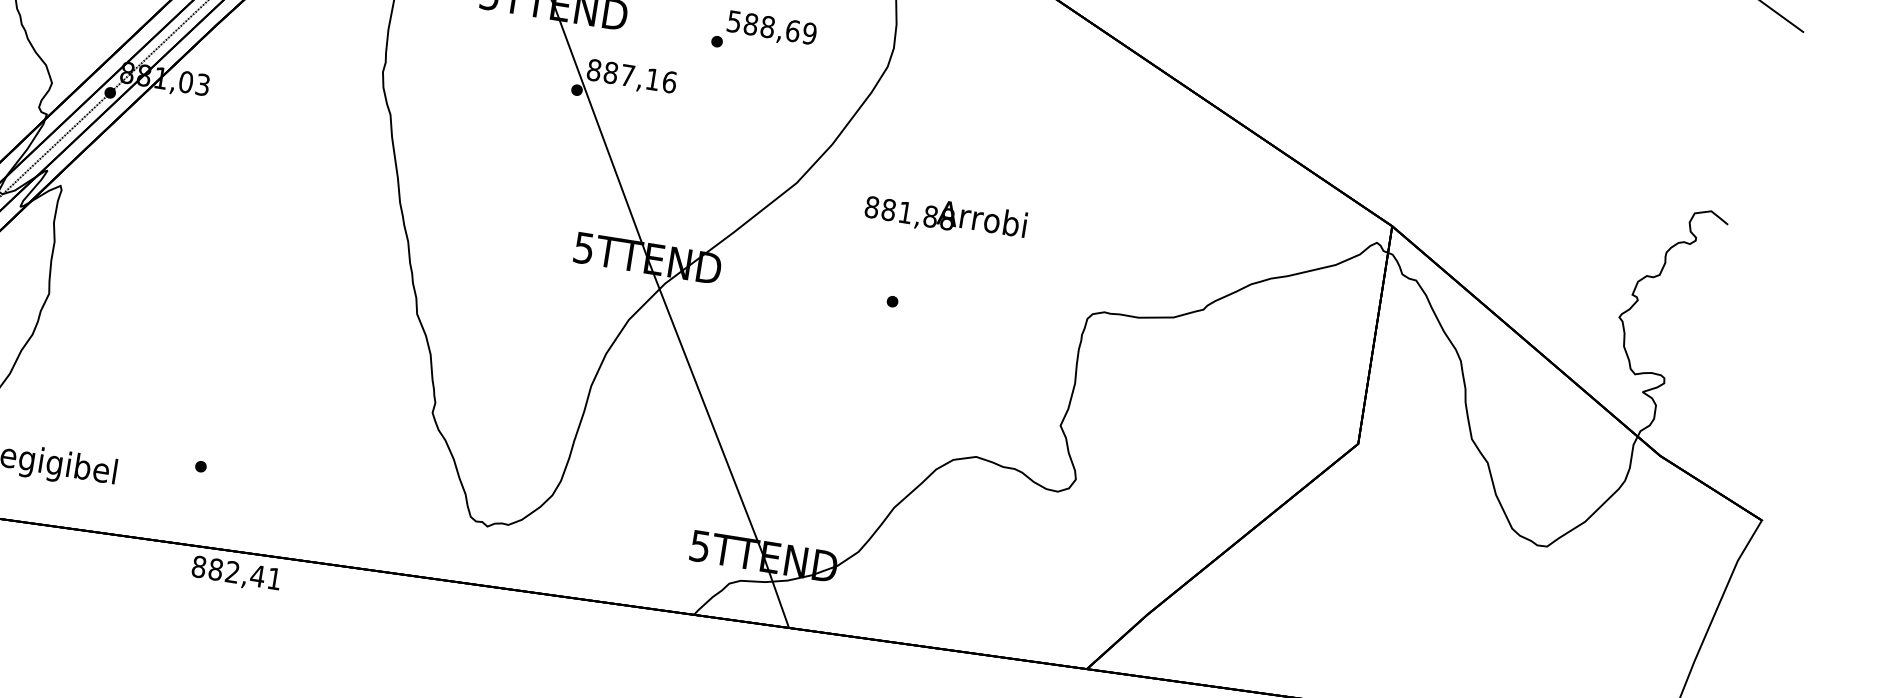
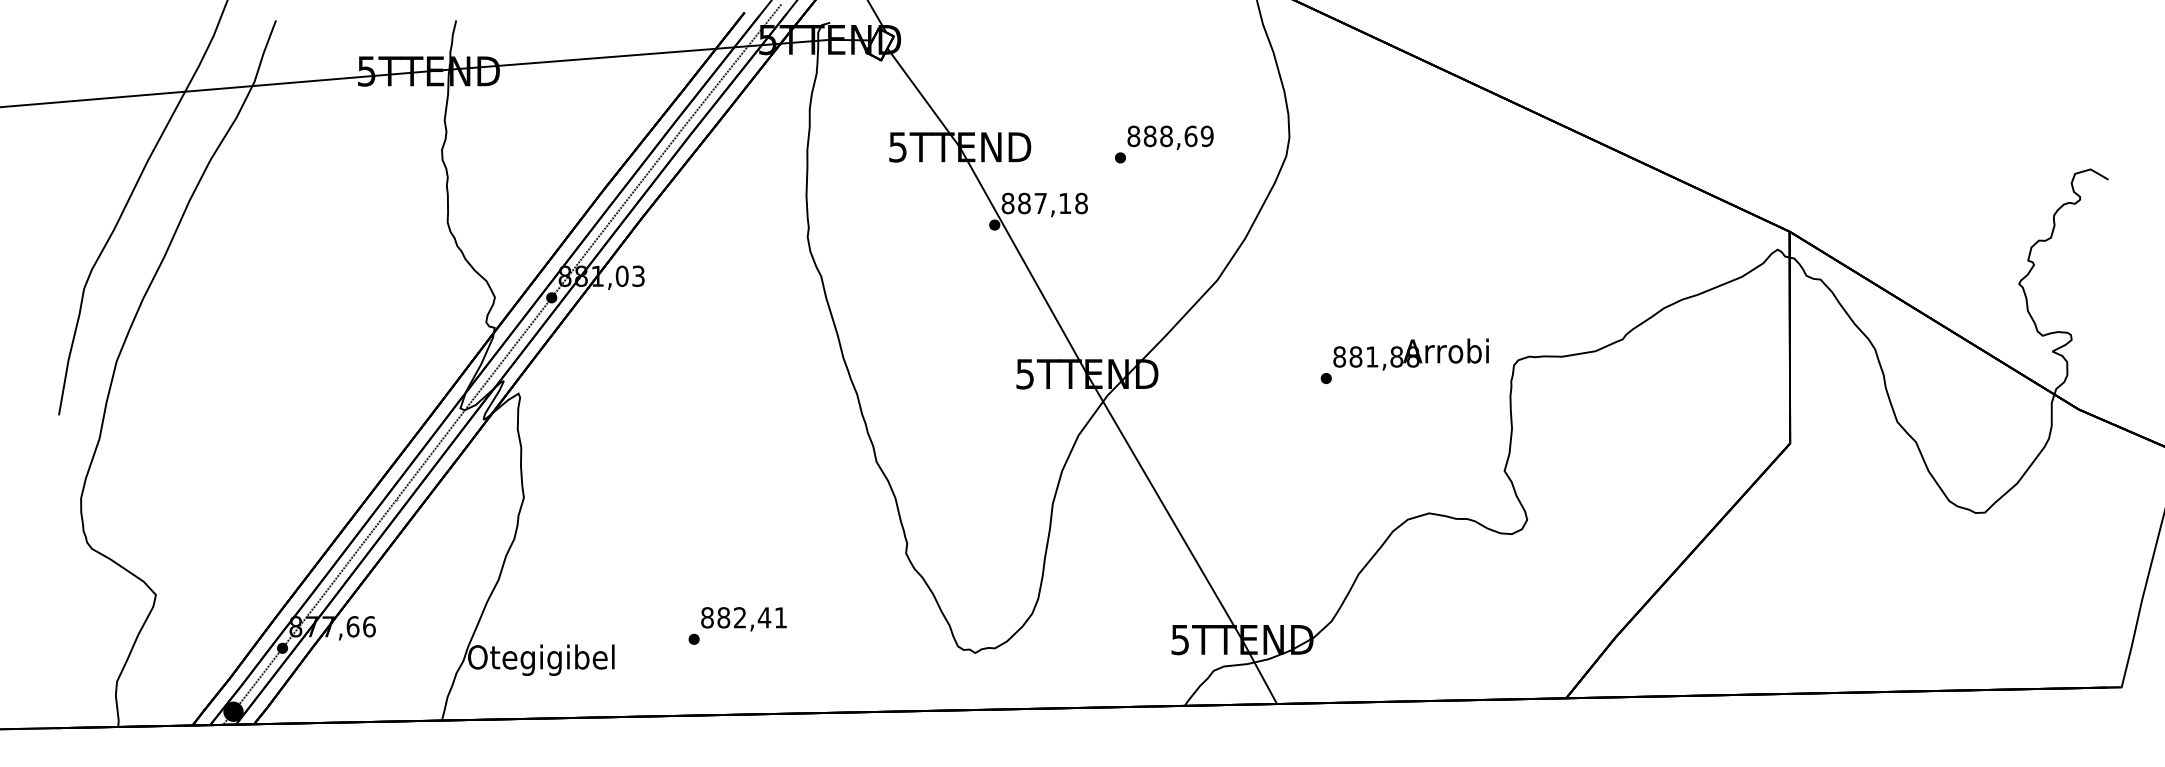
text: (733, 21) -> (1133, 136), 588,69 -> 888,69
text: (669, 82) -> (1081, 203), 887,16 -> 887,18
text: (945, 216) -> (1410, 354), moved
text: (235, 574) -> (743, 619), moved

